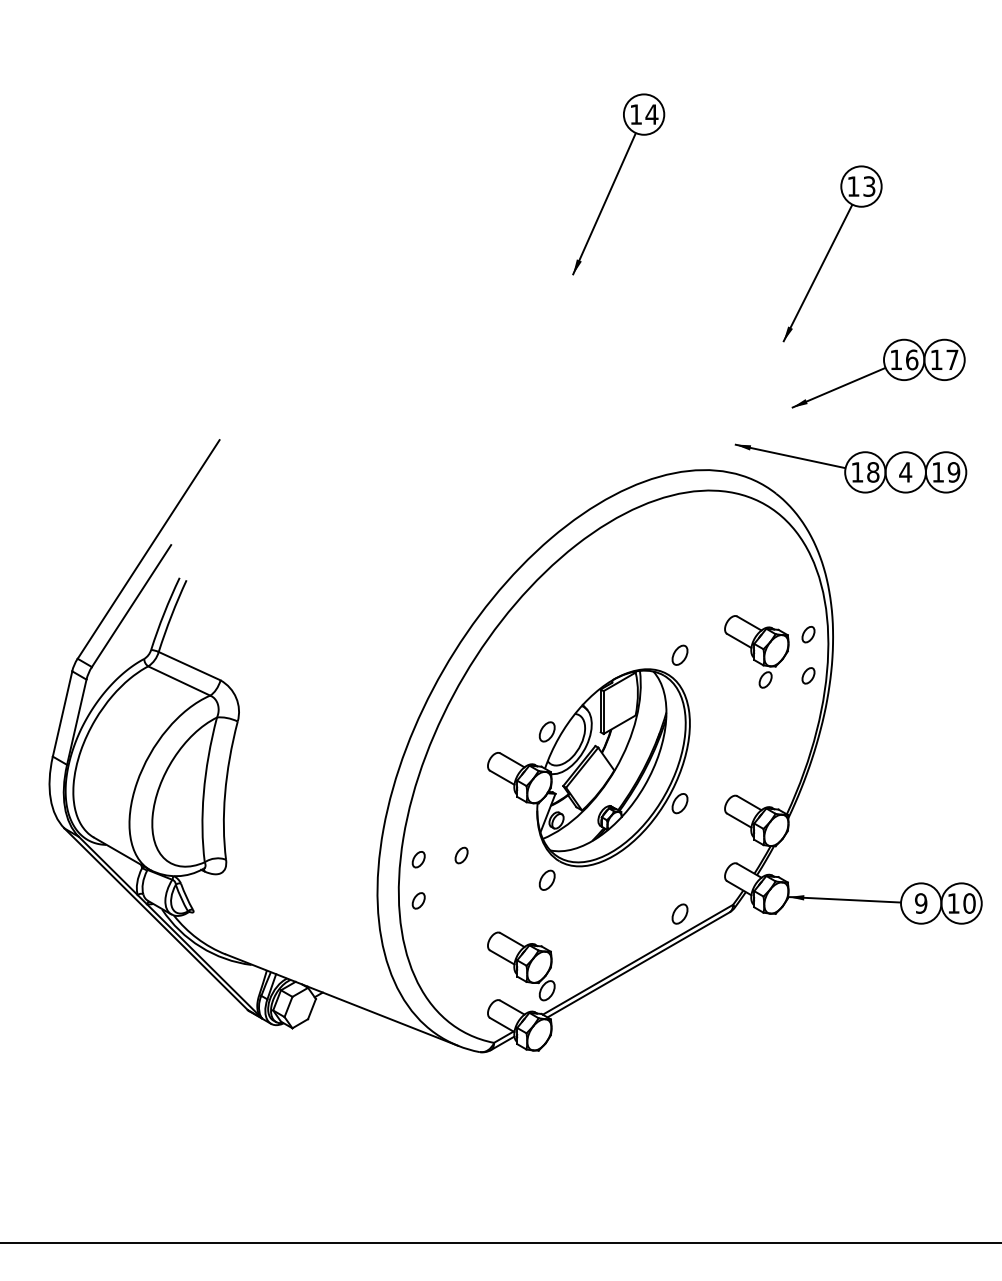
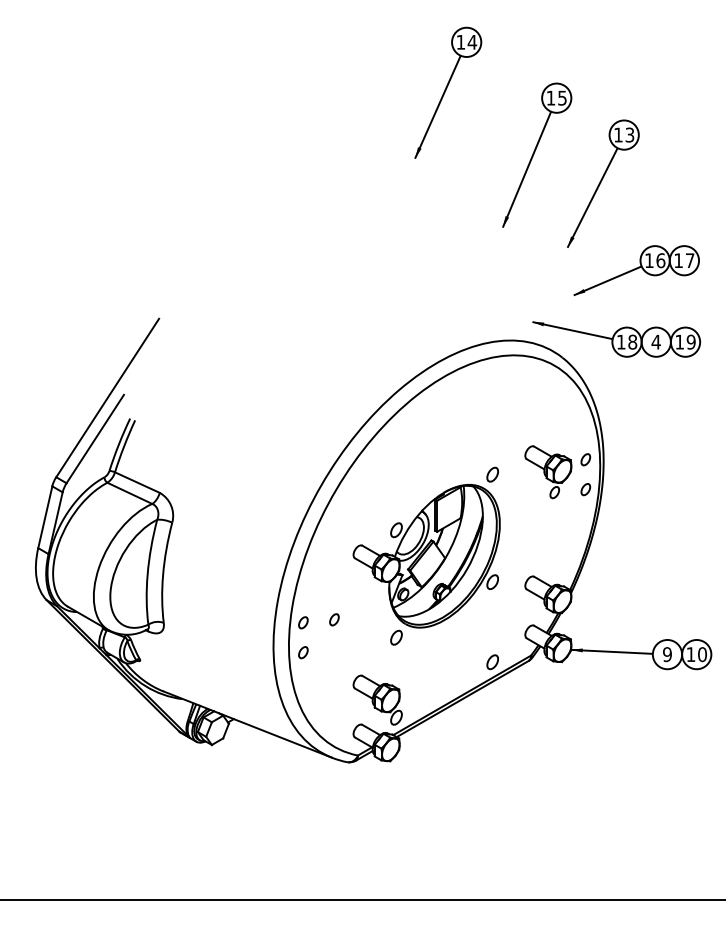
part: (618, 184) -> (448, 93), moved
part: (741, 214) -> (537, 155), added

